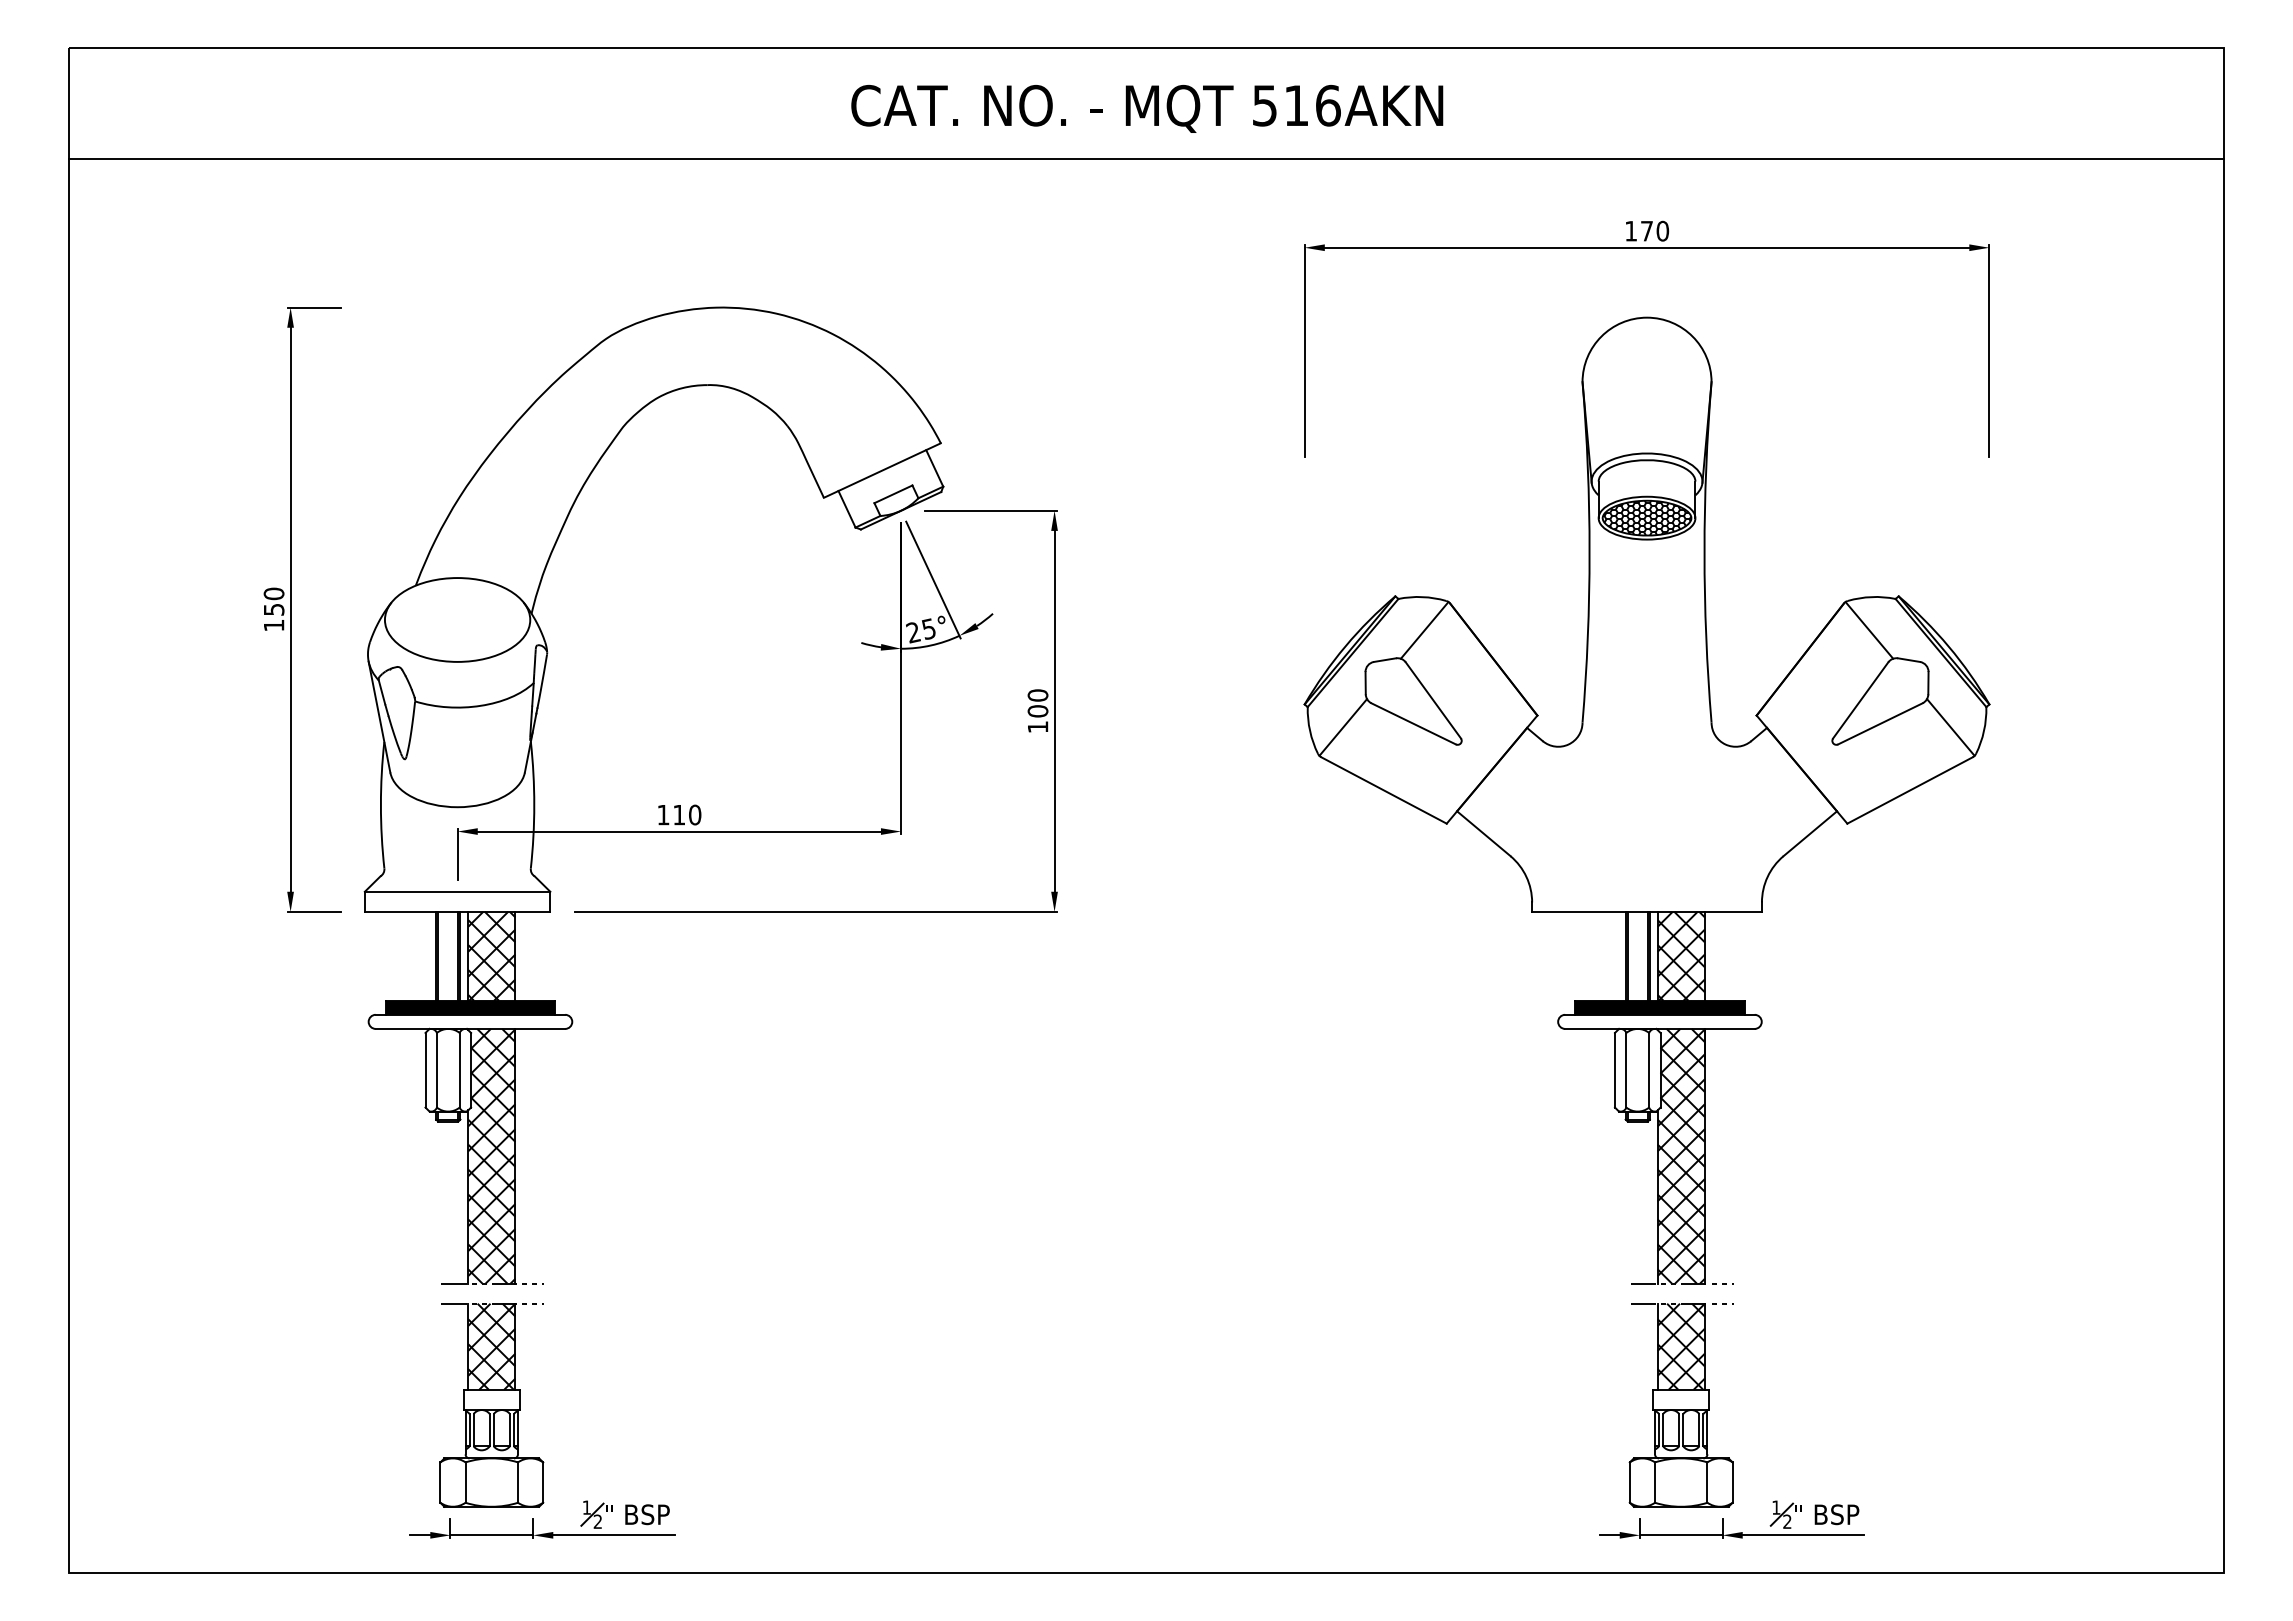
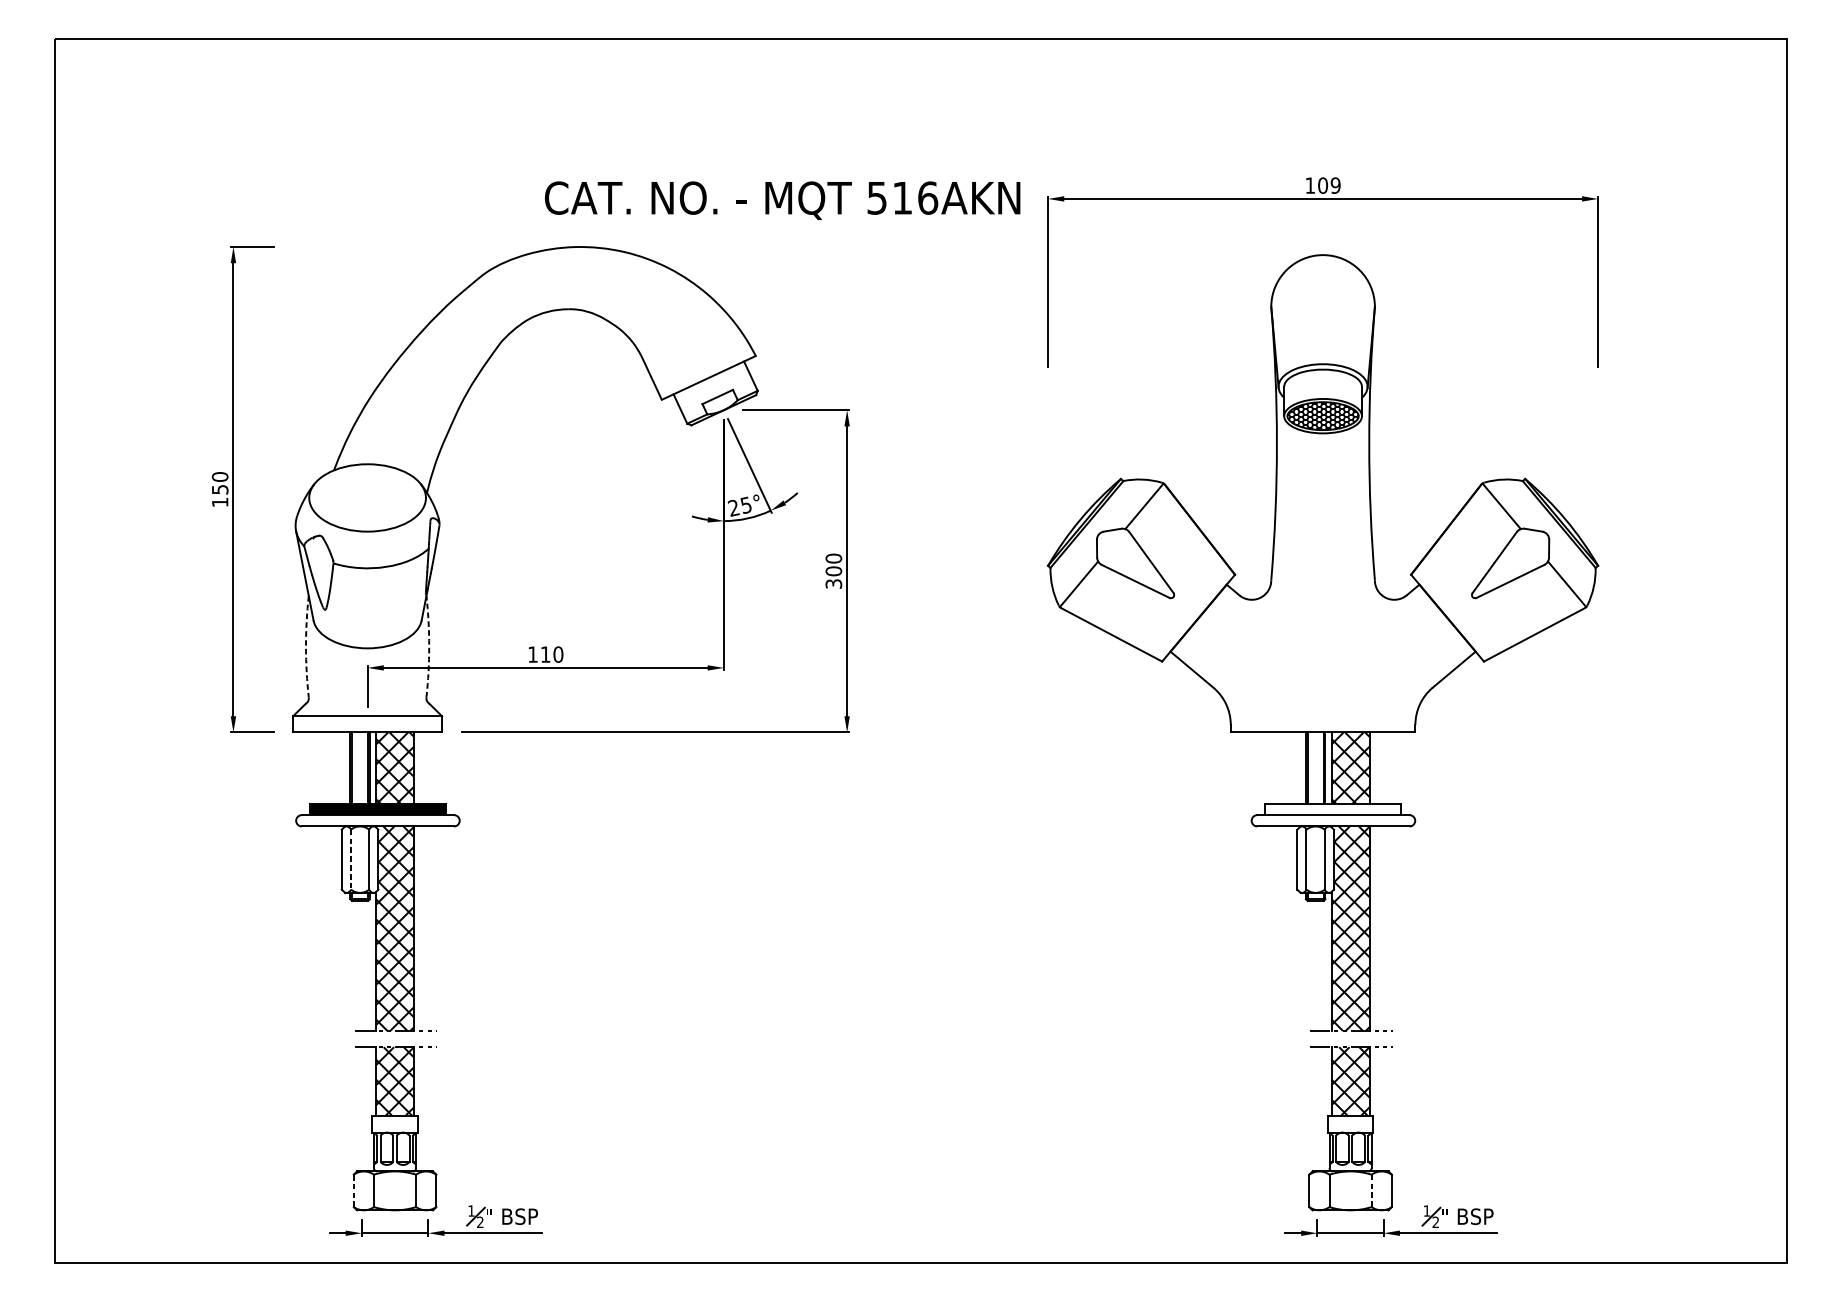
text: (1147, 108) -> (782, 200), moved
line: (1146, 158) -> (921, 127), removed
text: (1654, 230) -> (1329, 185), 170 -> 109
text: (1037, 727) -> (833, 584), 100 -> 300
arc: (380, 805) -> (305, 646), solid -> dashed
arc: (534, 805) -> (429, 646), solid -> dashed
fill: (1659, 1007) -> (1333, 809), removed
line: (436, 1070) -> (350, 859), solid -> dashed
line: (440, 1482) -> (353, 1190), solid -> dashed
line: (1707, 1483) -> (1371, 1191), solid -> dashed

